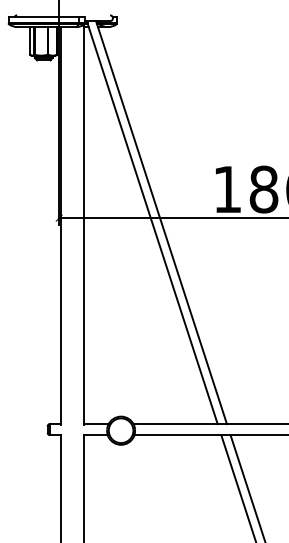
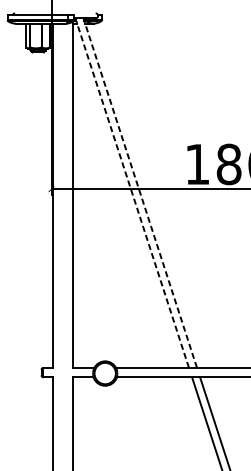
line: (152, 222) -> (132, 193), solid -> dashed
line: (161, 222) -> (140, 193), solid -> dashed

